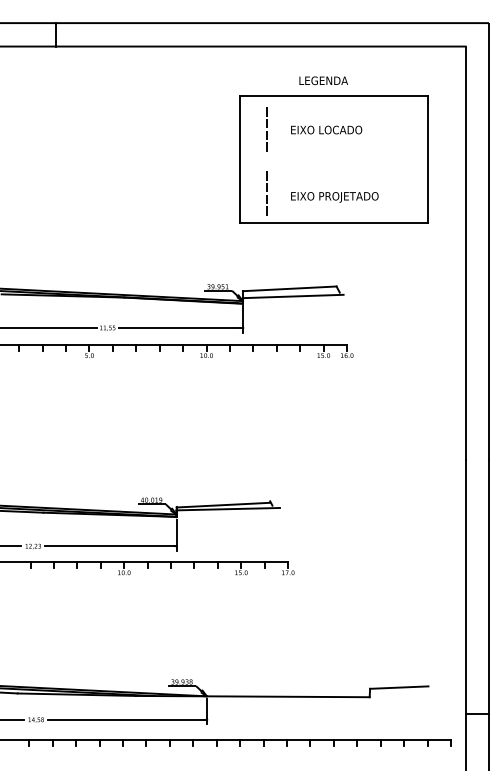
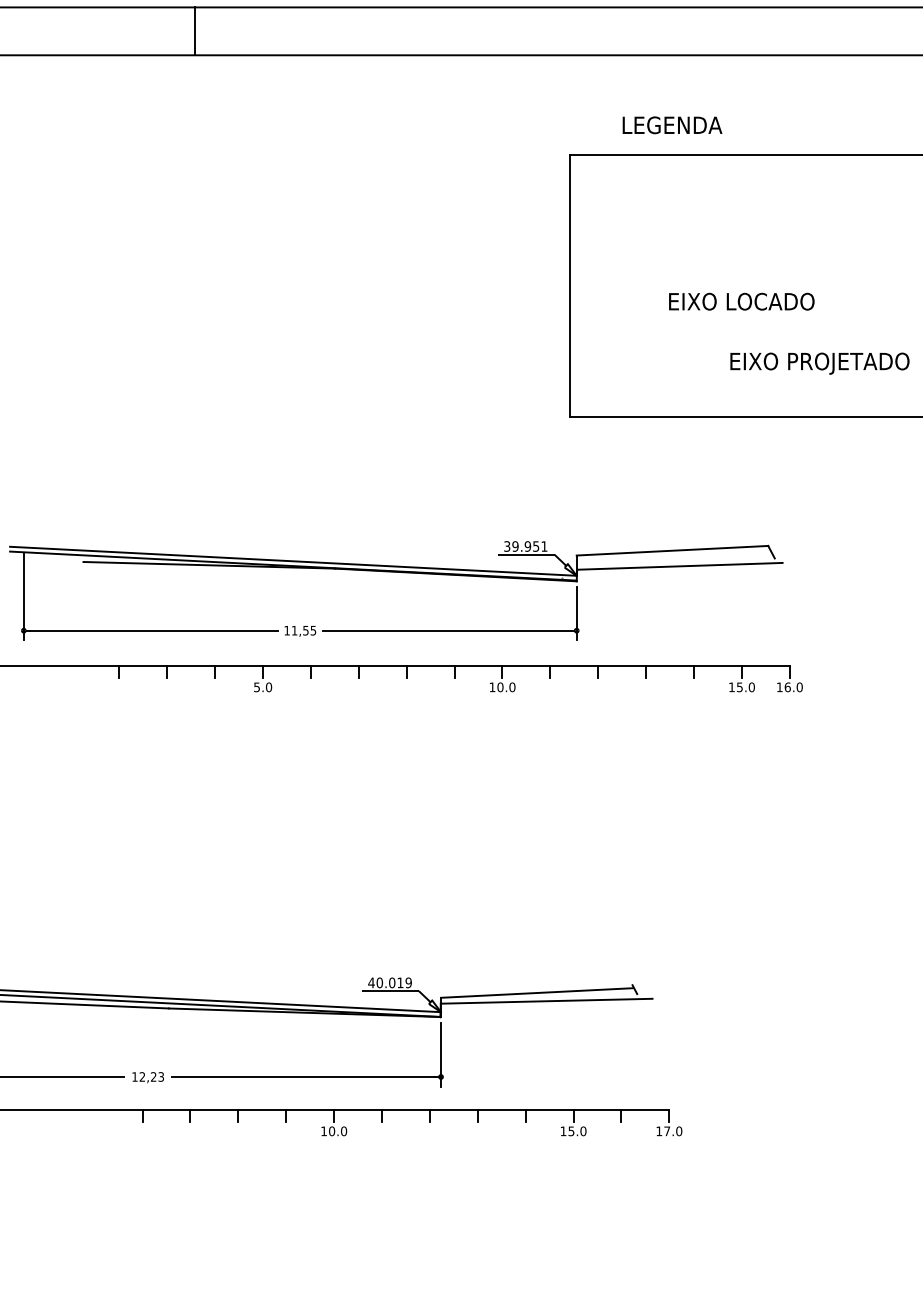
text: (323, 80) -> (672, 124), moved
line: (266, 127) -> (624, 220), removed
text: (326, 129) -> (741, 300), moved
line: (266, 192) -> (624, 353), removed
text: (334, 197) -> (819, 363), moved

